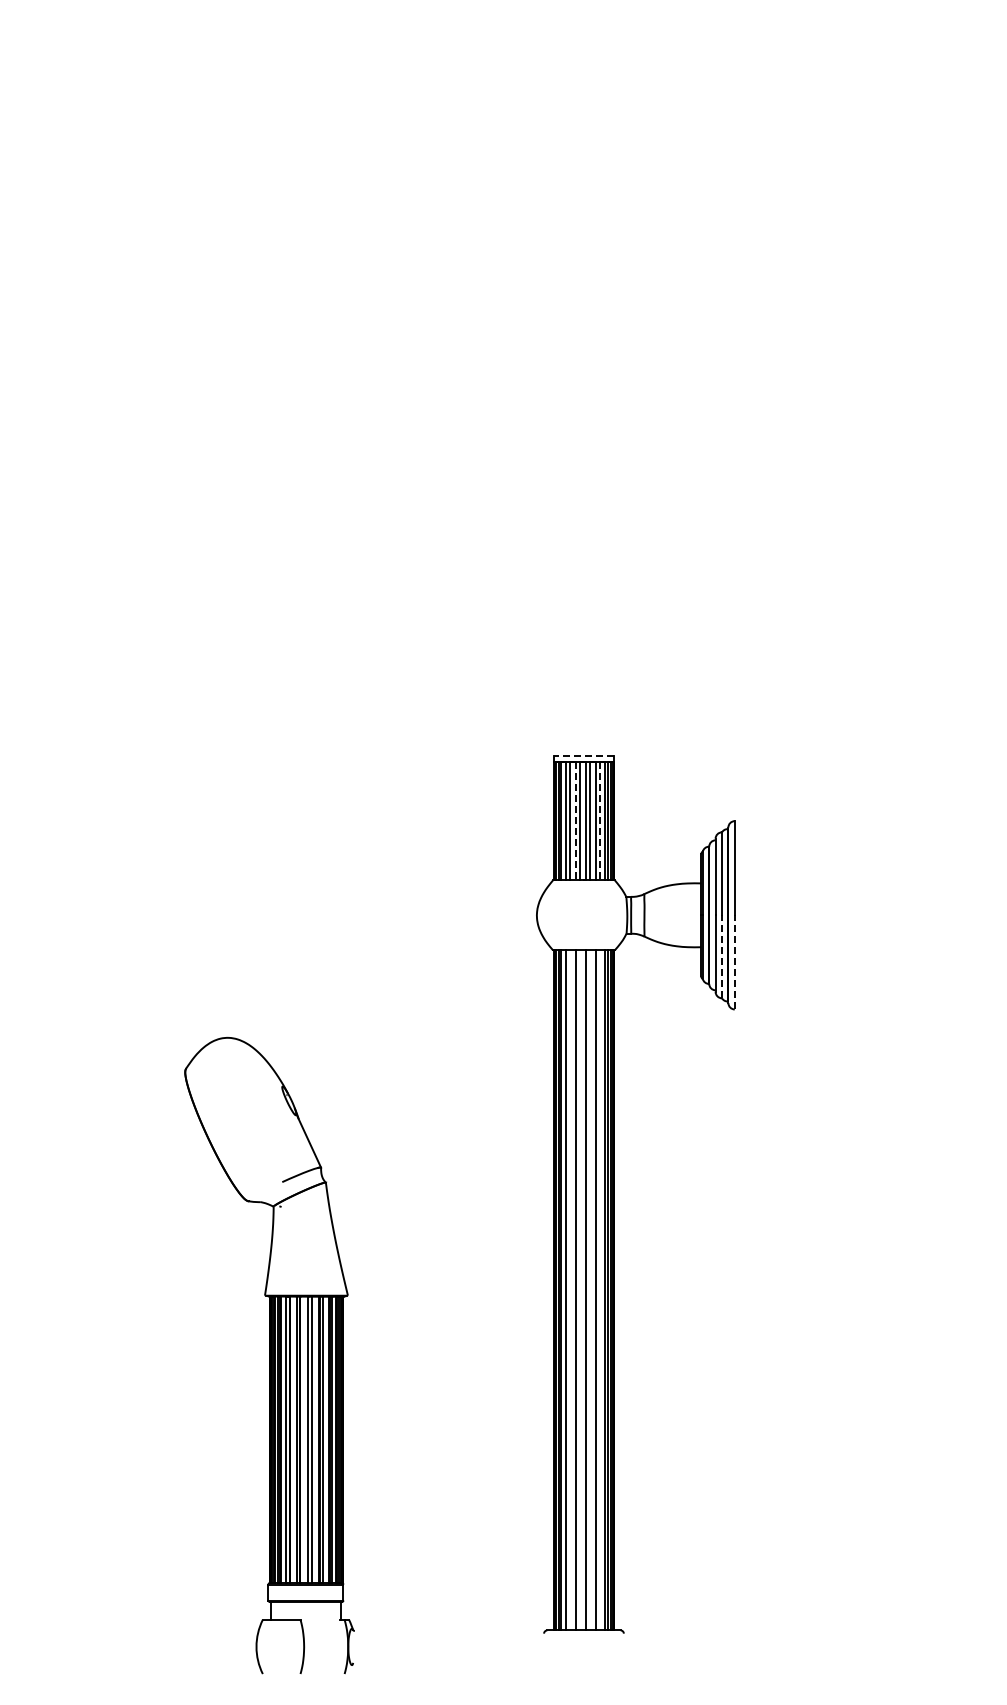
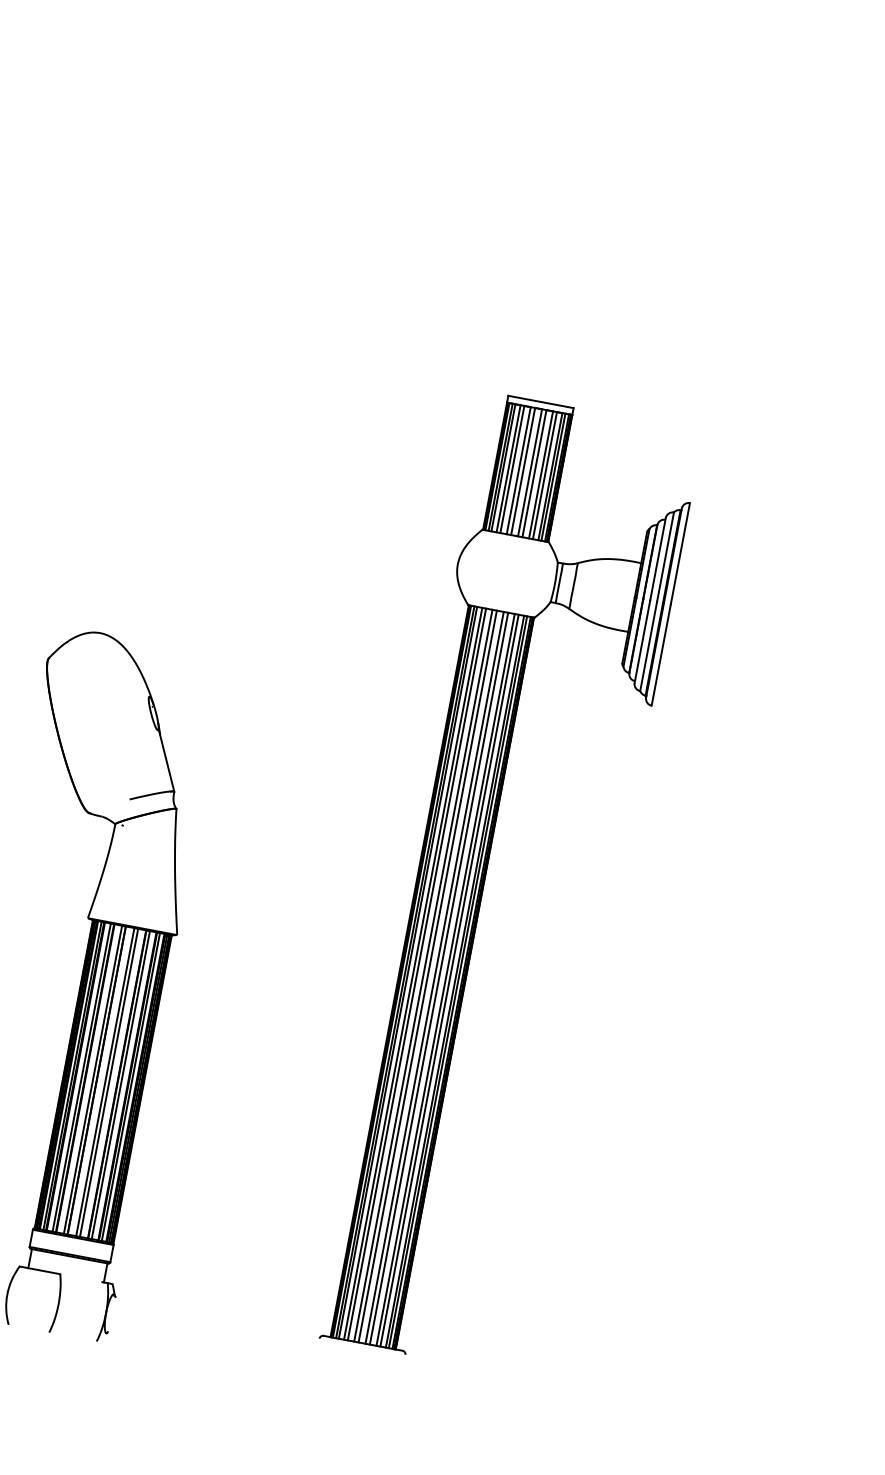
line: (583, 755) -> (540, 401), dashed -> solid
line: (575, 821) -> (518, 471), dashed -> solid
line: (600, 821) -> (545, 476), dashed -> solid
line: (722, 956) -> (649, 646), dashed -> solid
line: (734, 961) -> (661, 654), dashed -> solid
line: (569, 1290) -> (416, 974), added
line: (579, 1290) -> (427, 976), added
line: (590, 1290) -> (439, 978), added
line: (600, 1290) -> (450, 980), added

